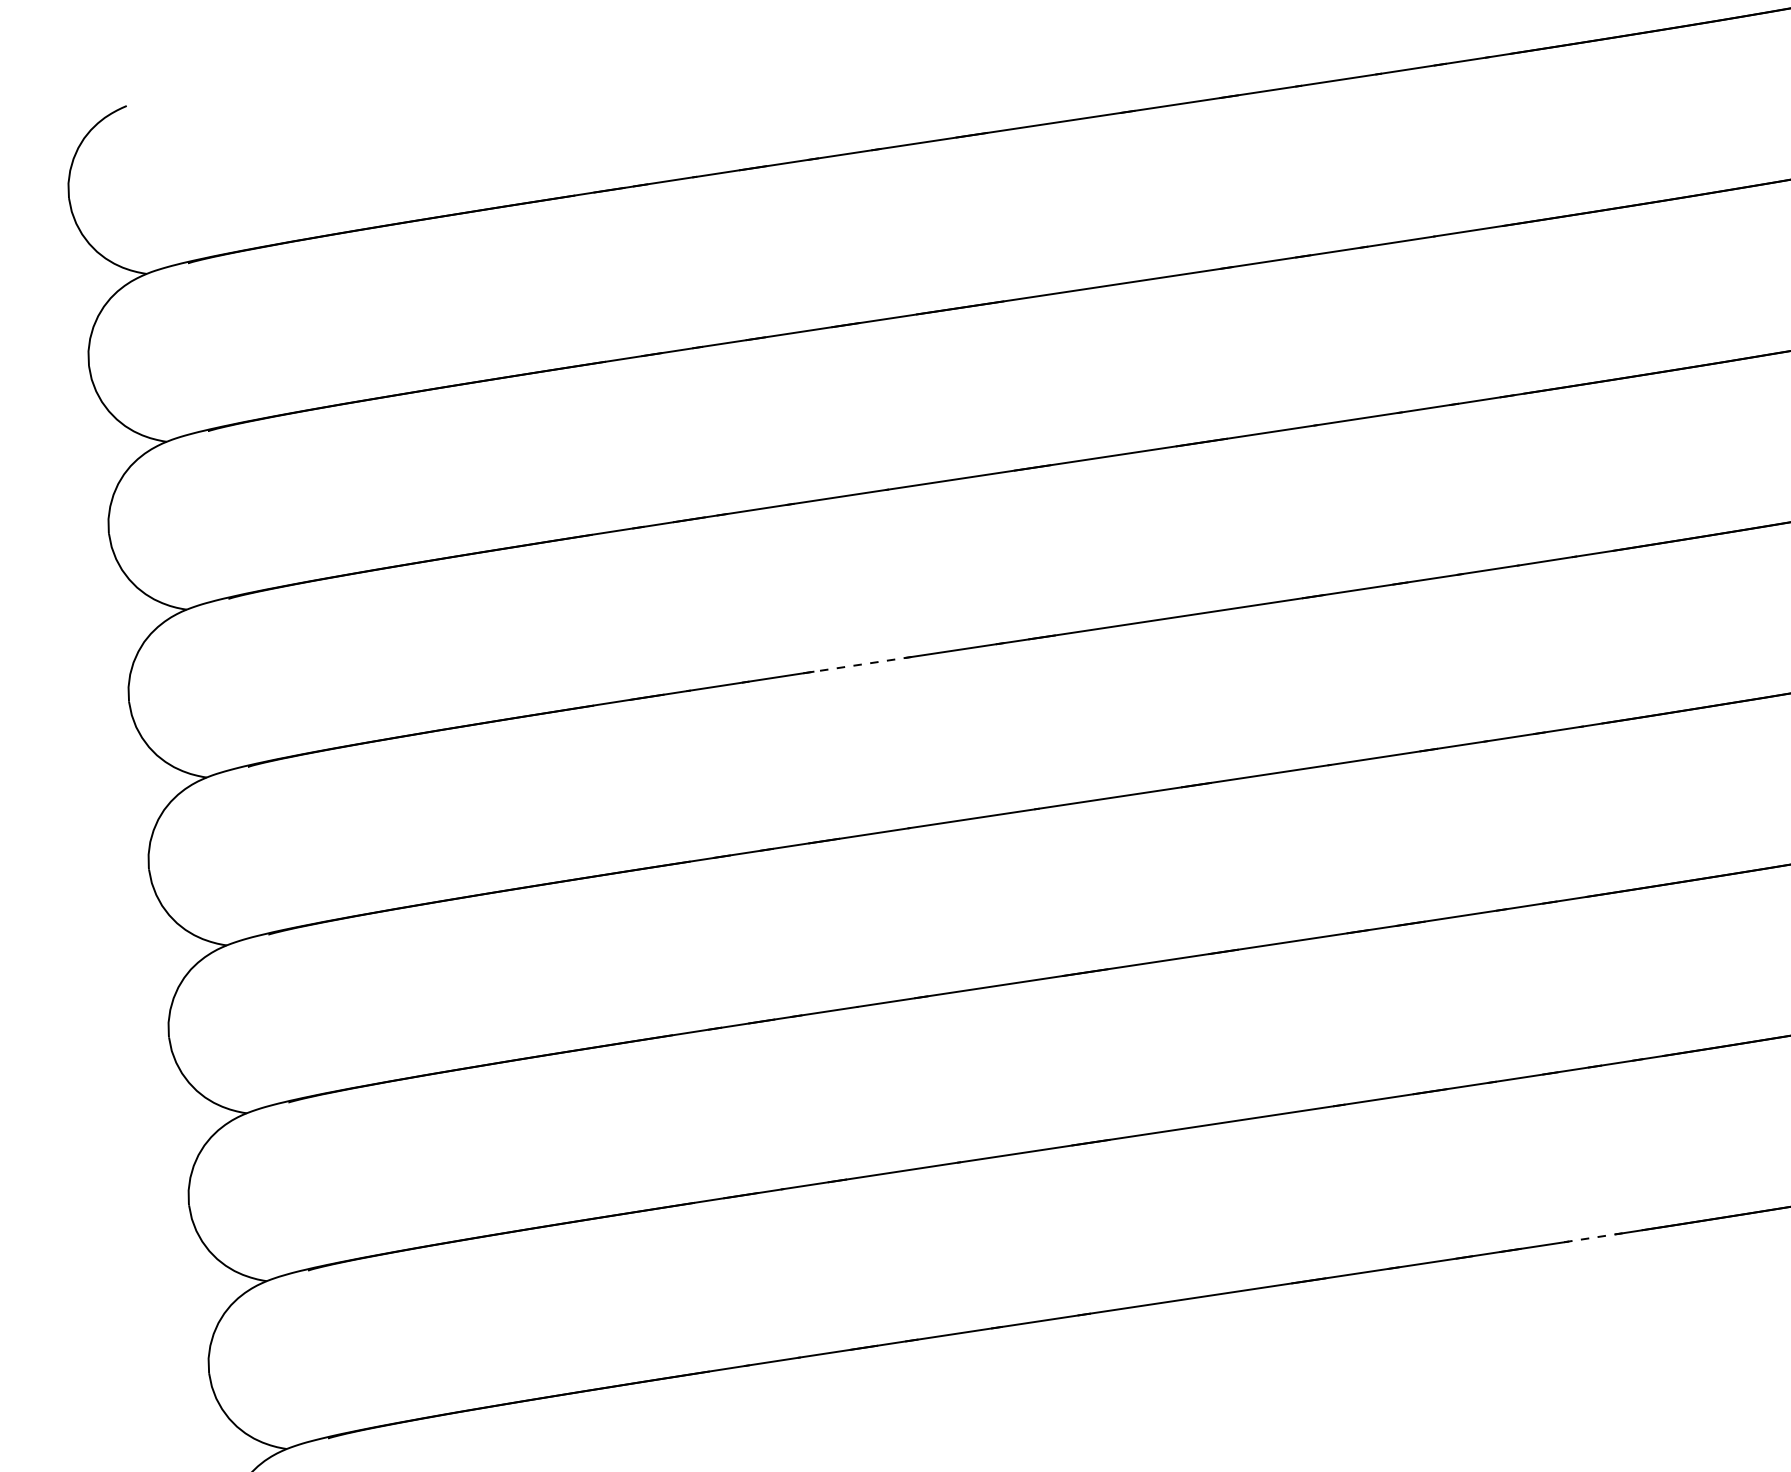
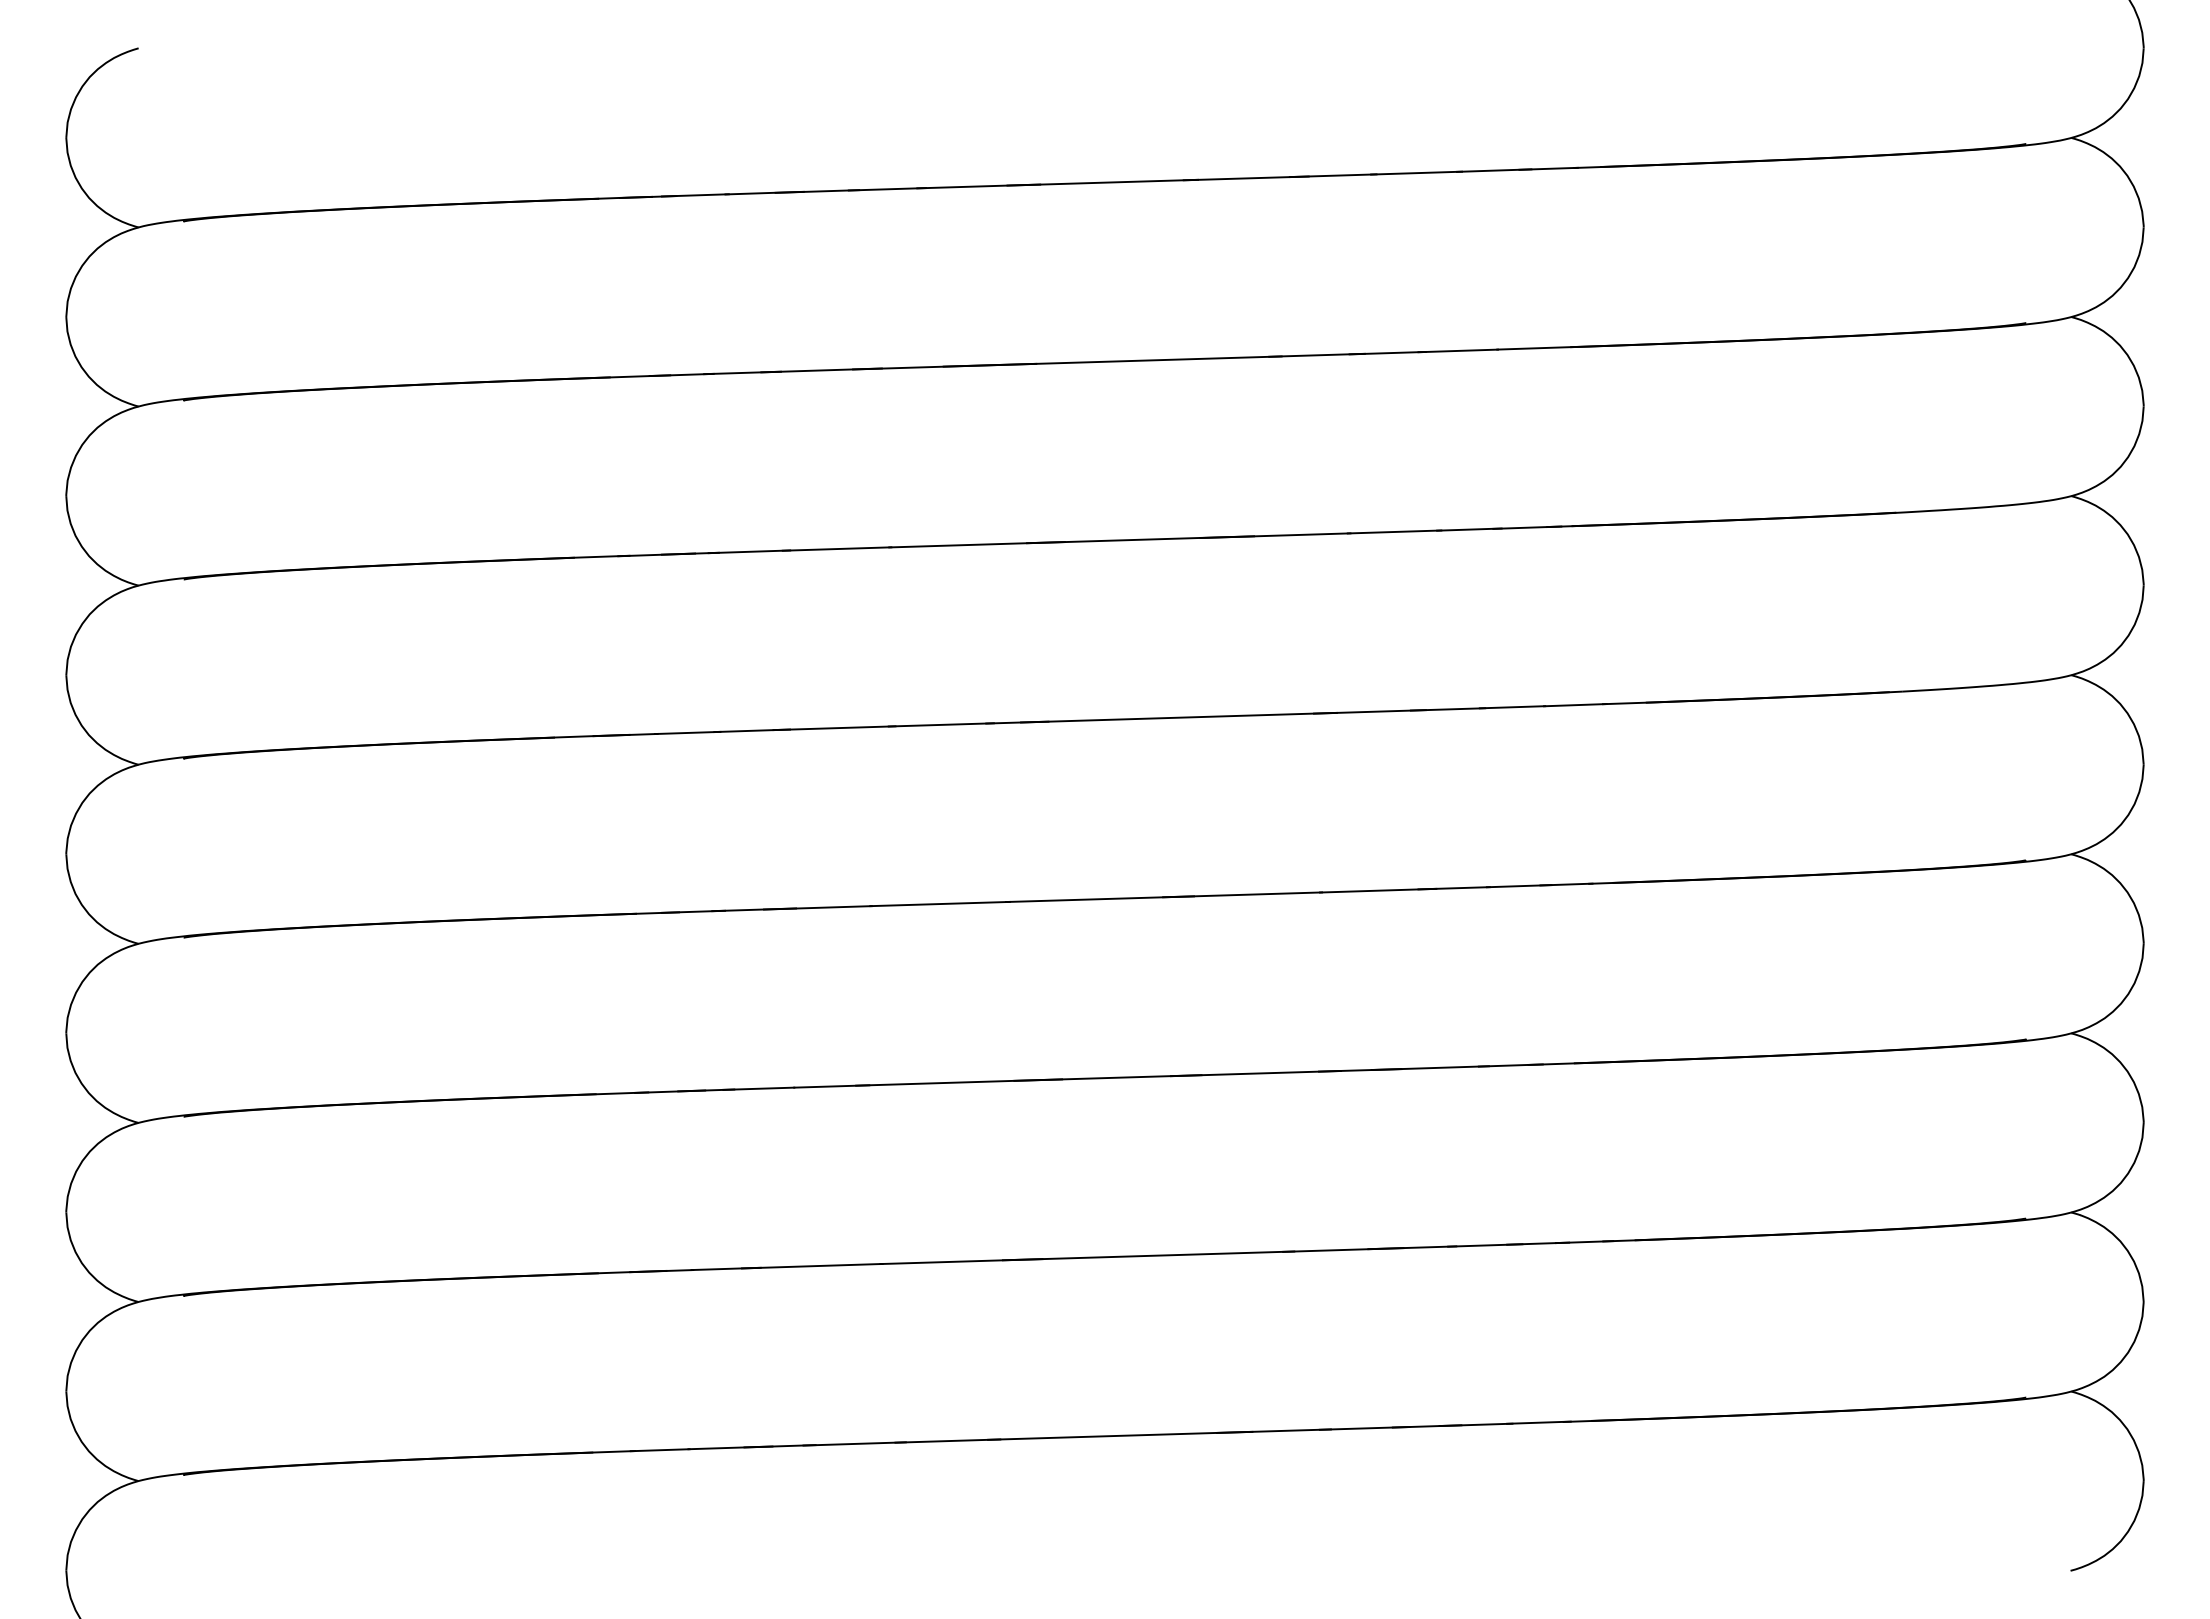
line: (855, 665) -> (834, 728), dashed -> solid
line: (1592, 1237) -> (1538, 1422), dashed -> solid

